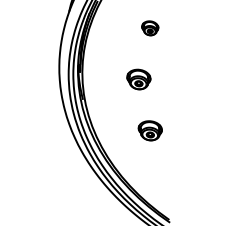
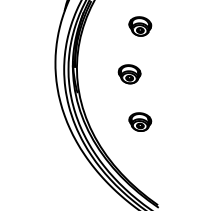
part: (149, 28) -> (139, 26), size x1.43

